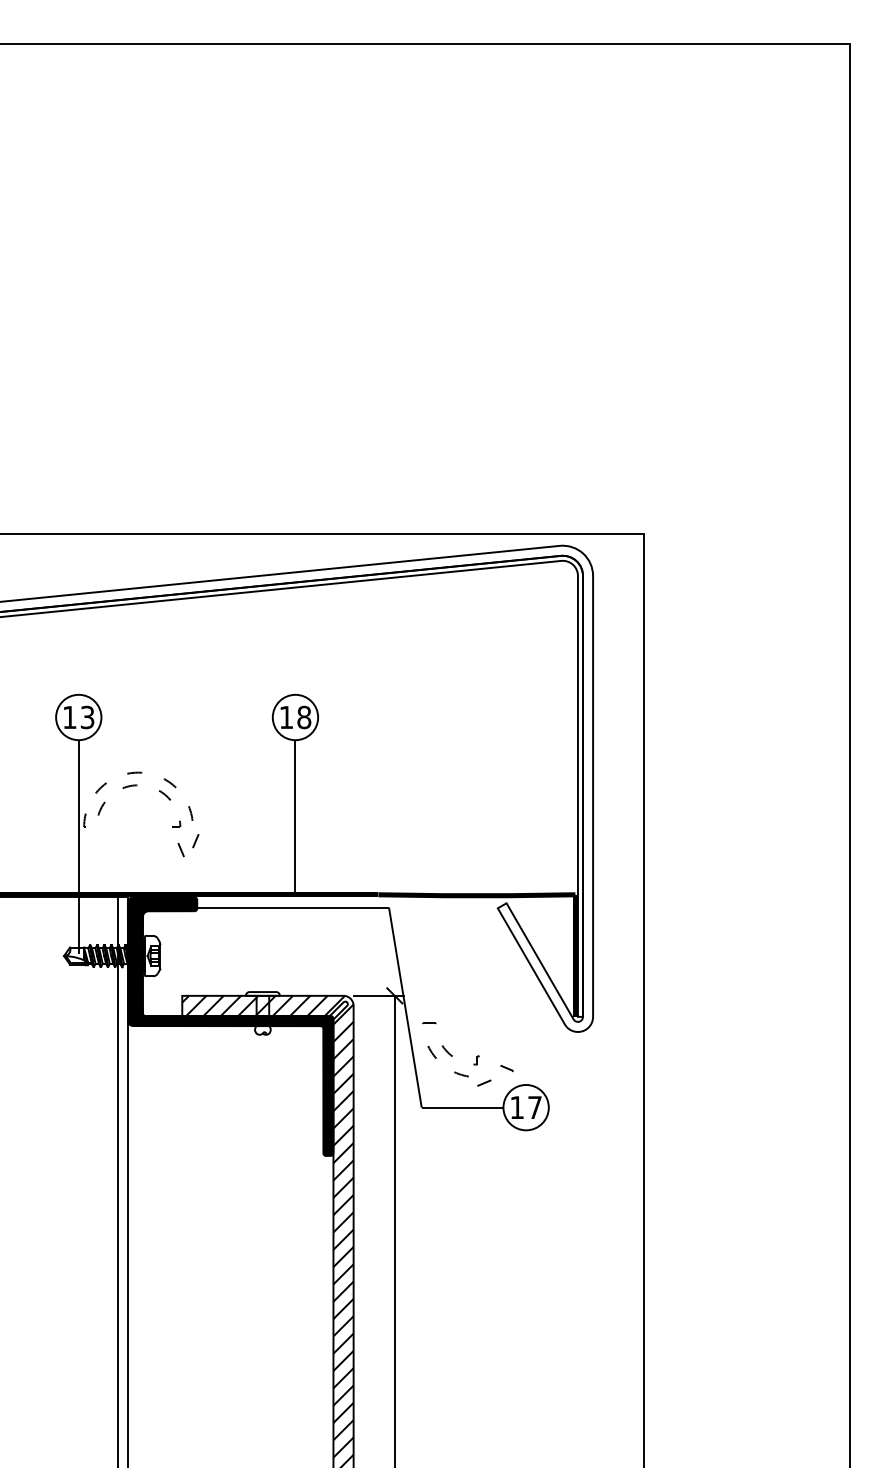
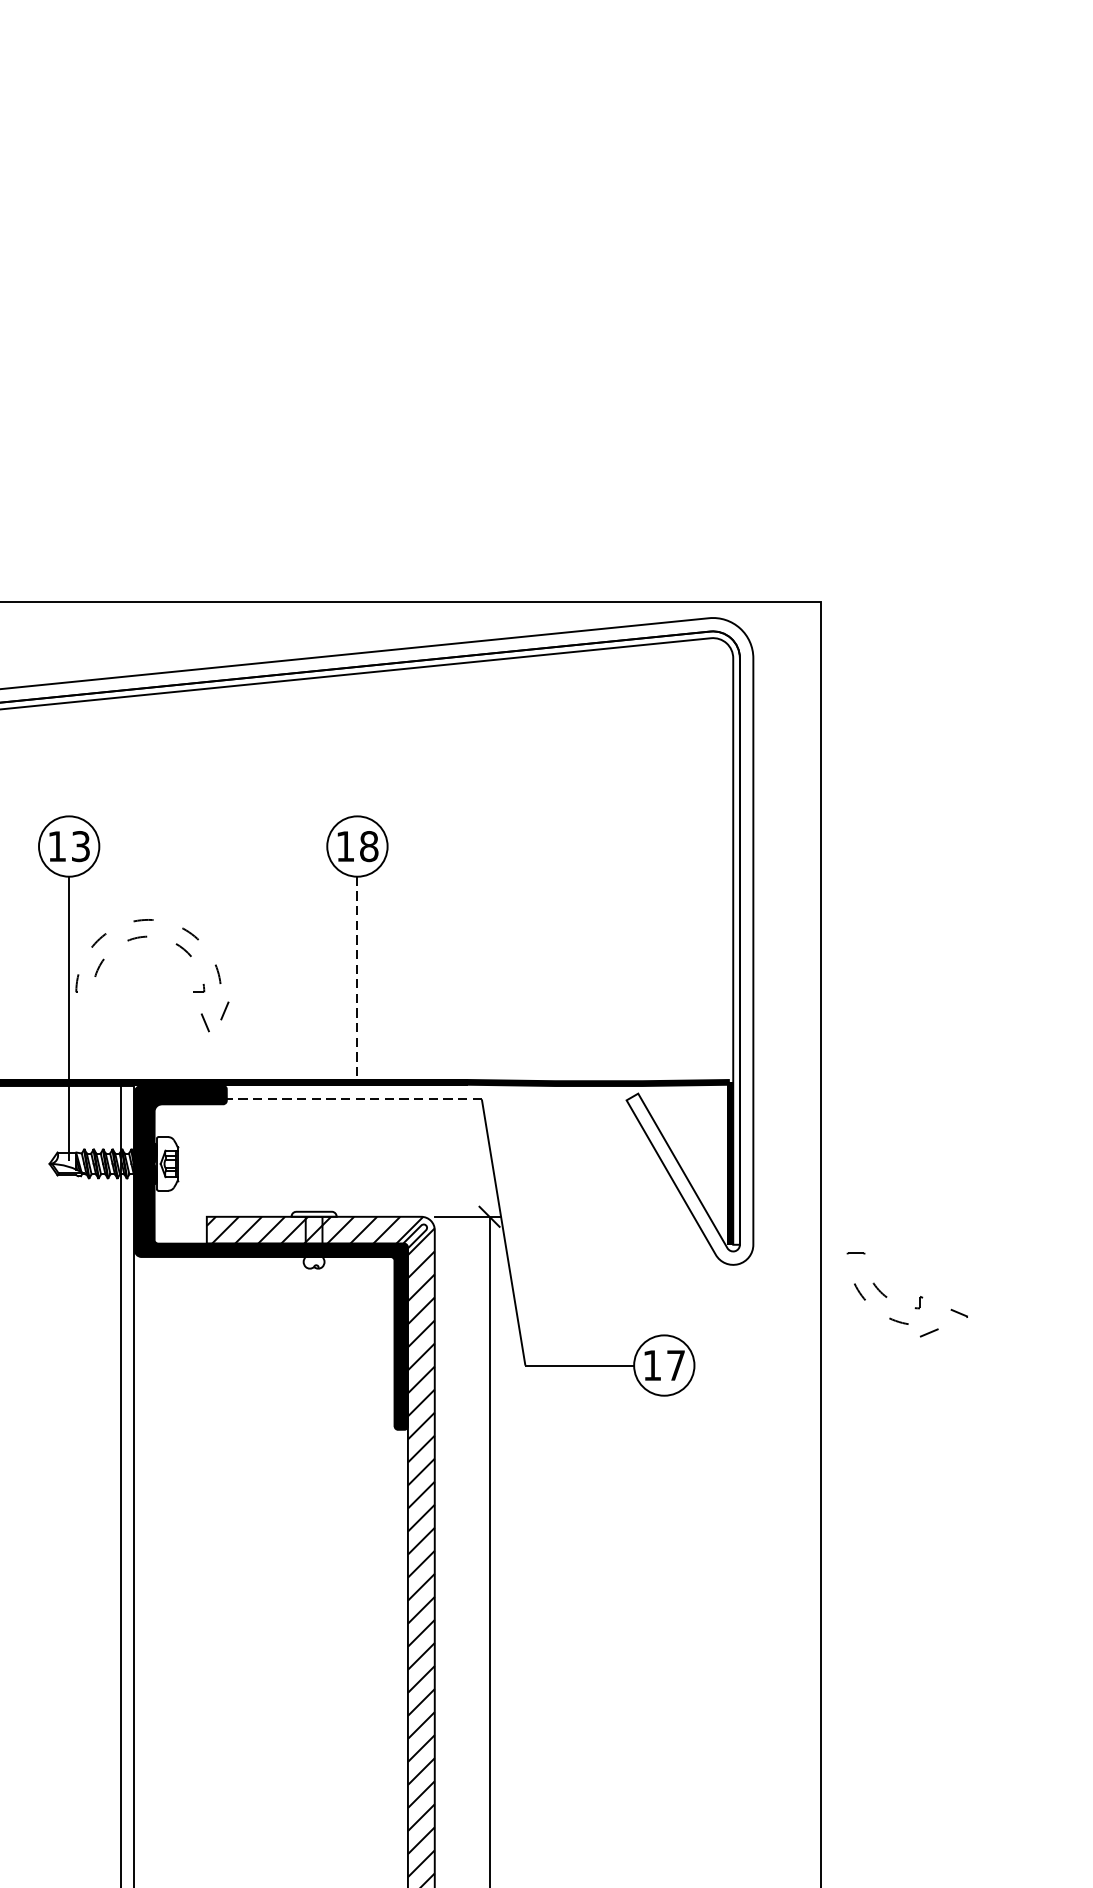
line: (295, 817) -> (357, 979), solid -> dashed
line: (293, 907) -> (354, 1099), solid -> dashed
part: (476, 1056) -> (918, 1297), moved

